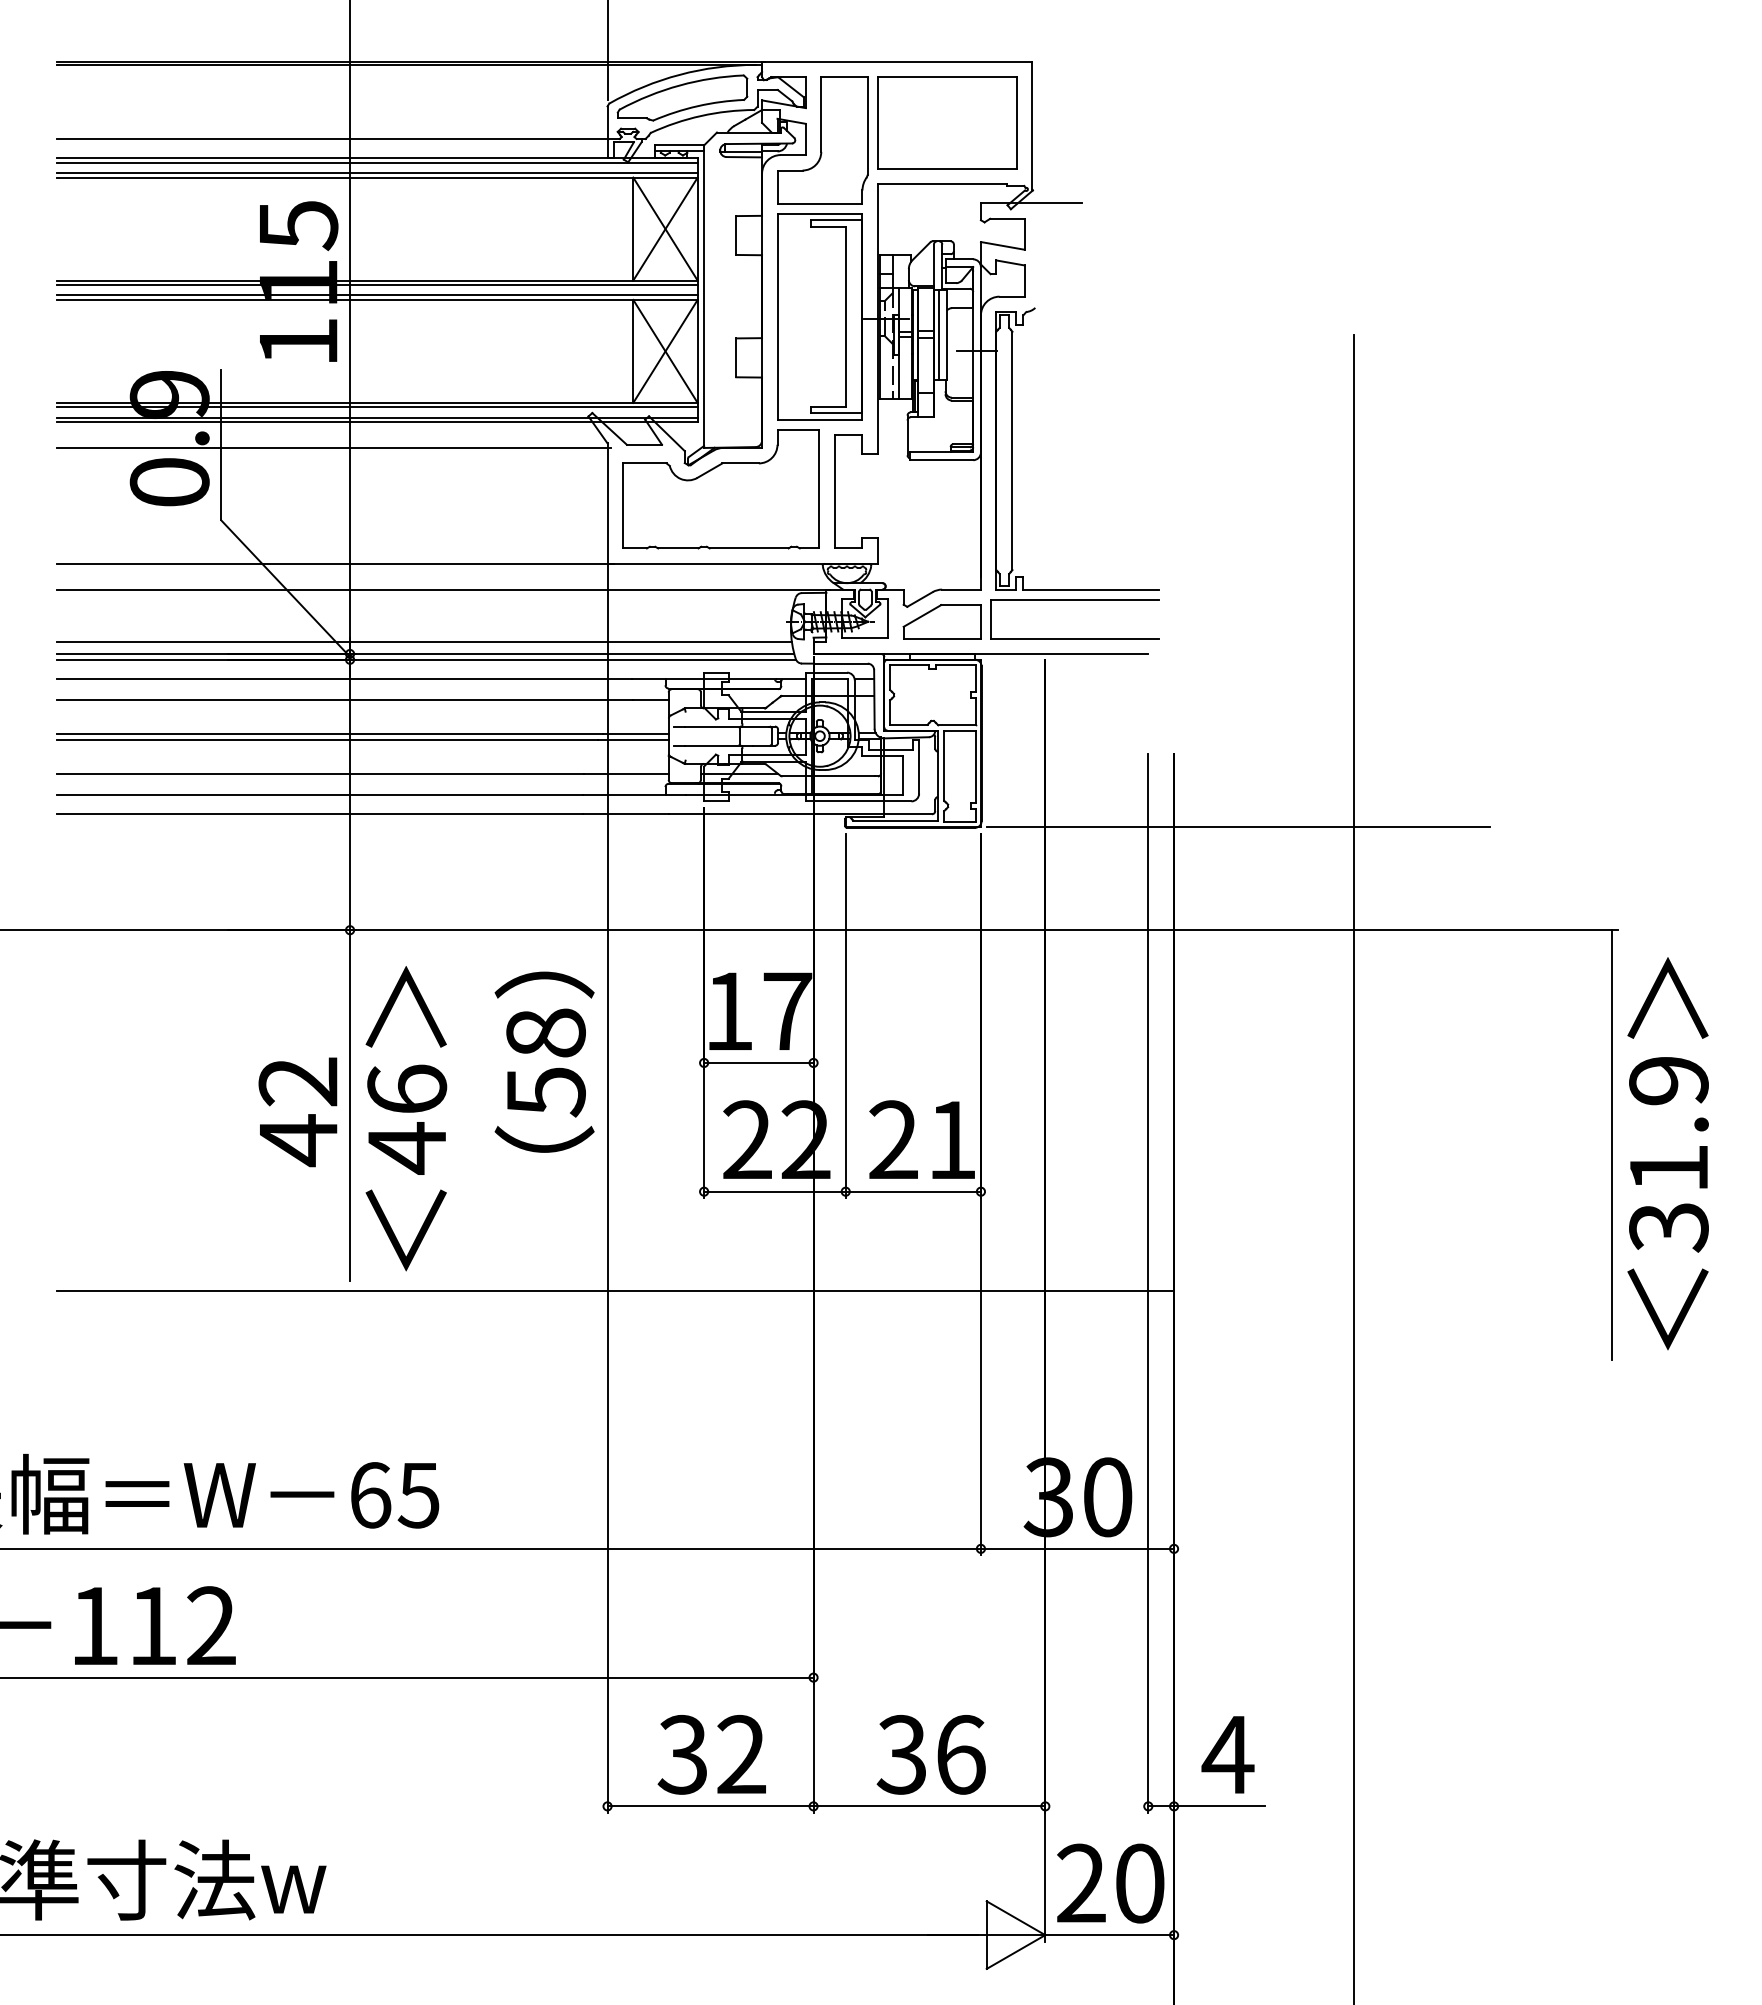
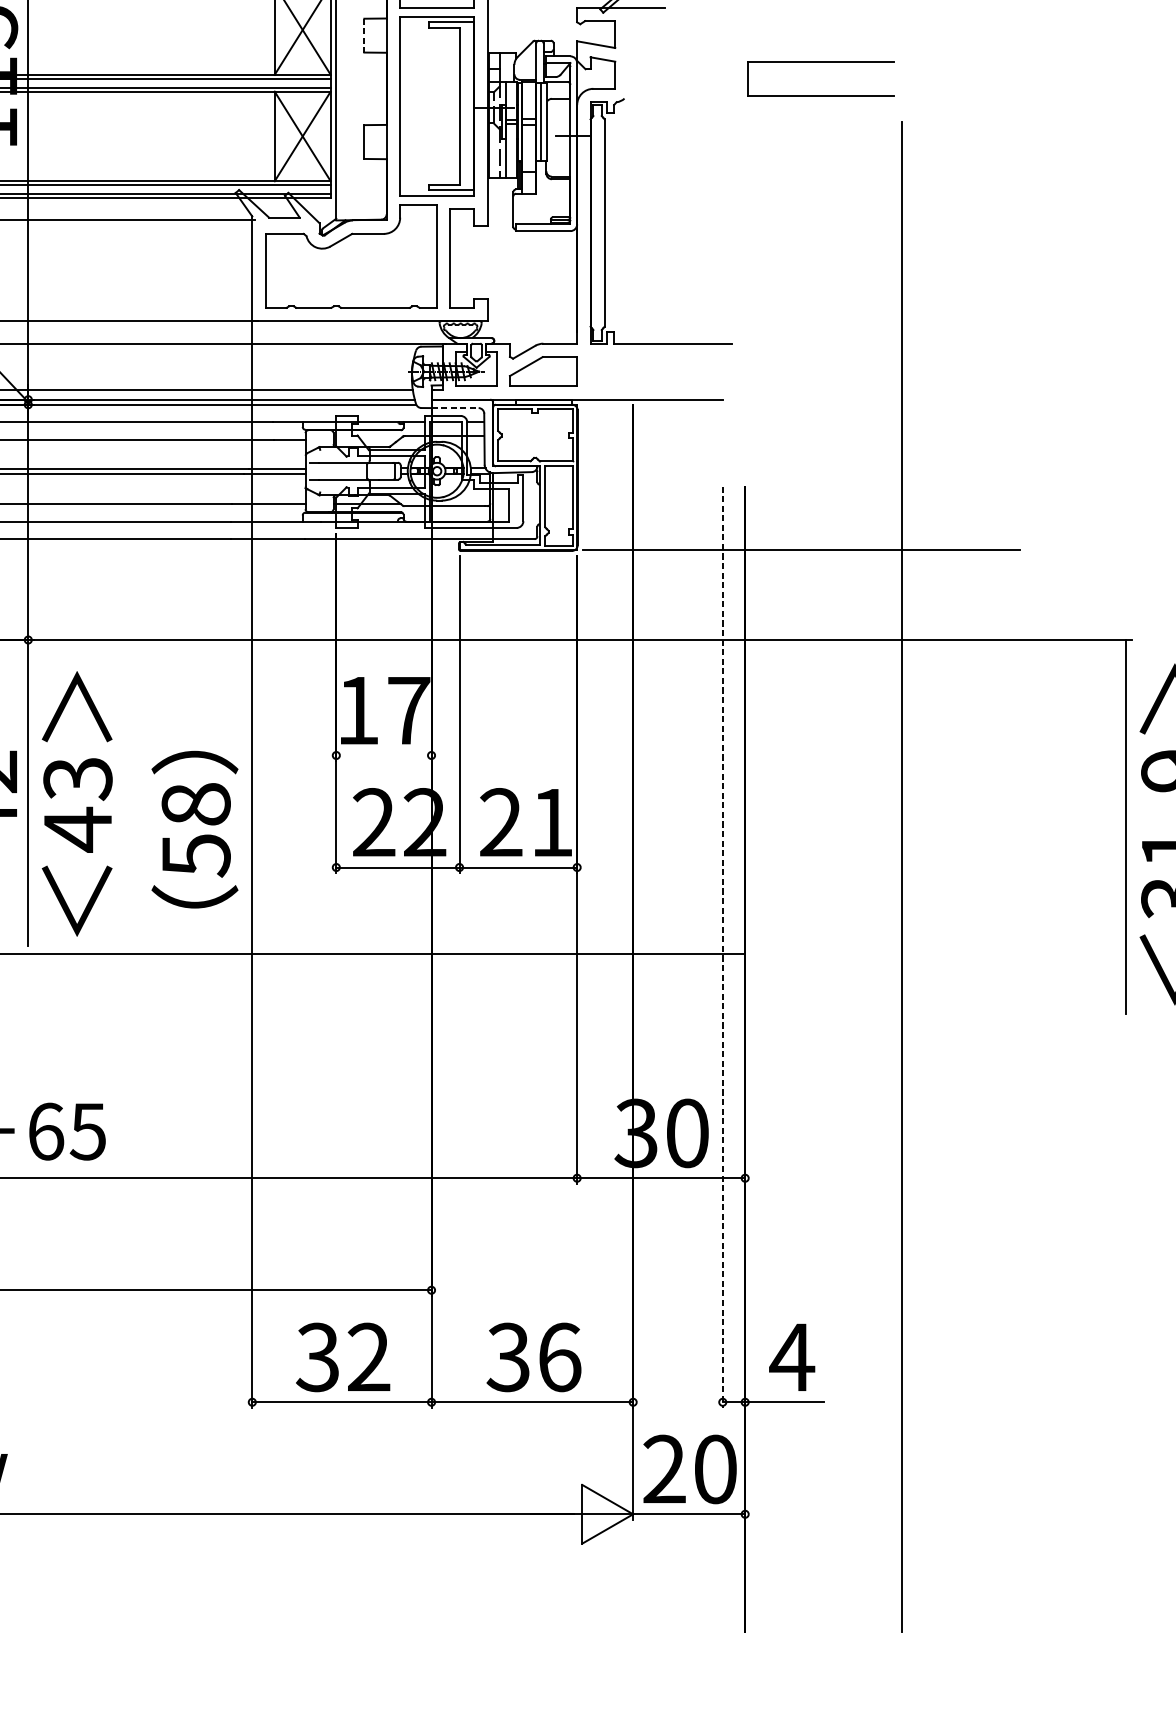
line: (736, 236) -> (364, 36), solid -> dashed
part: (1074, 600) -> (820, 62), moved
line: (841, 663) -> (455, 407), solid -> dashed
text: (544, 1061) -> (194, 829), moved
line: (758, 1062) -> (383, 755), removed
text: (407, 1089) -> (78, 778), 46 -> 43
line: (1148, 1283) -> (722, 947), solid -> dashed

